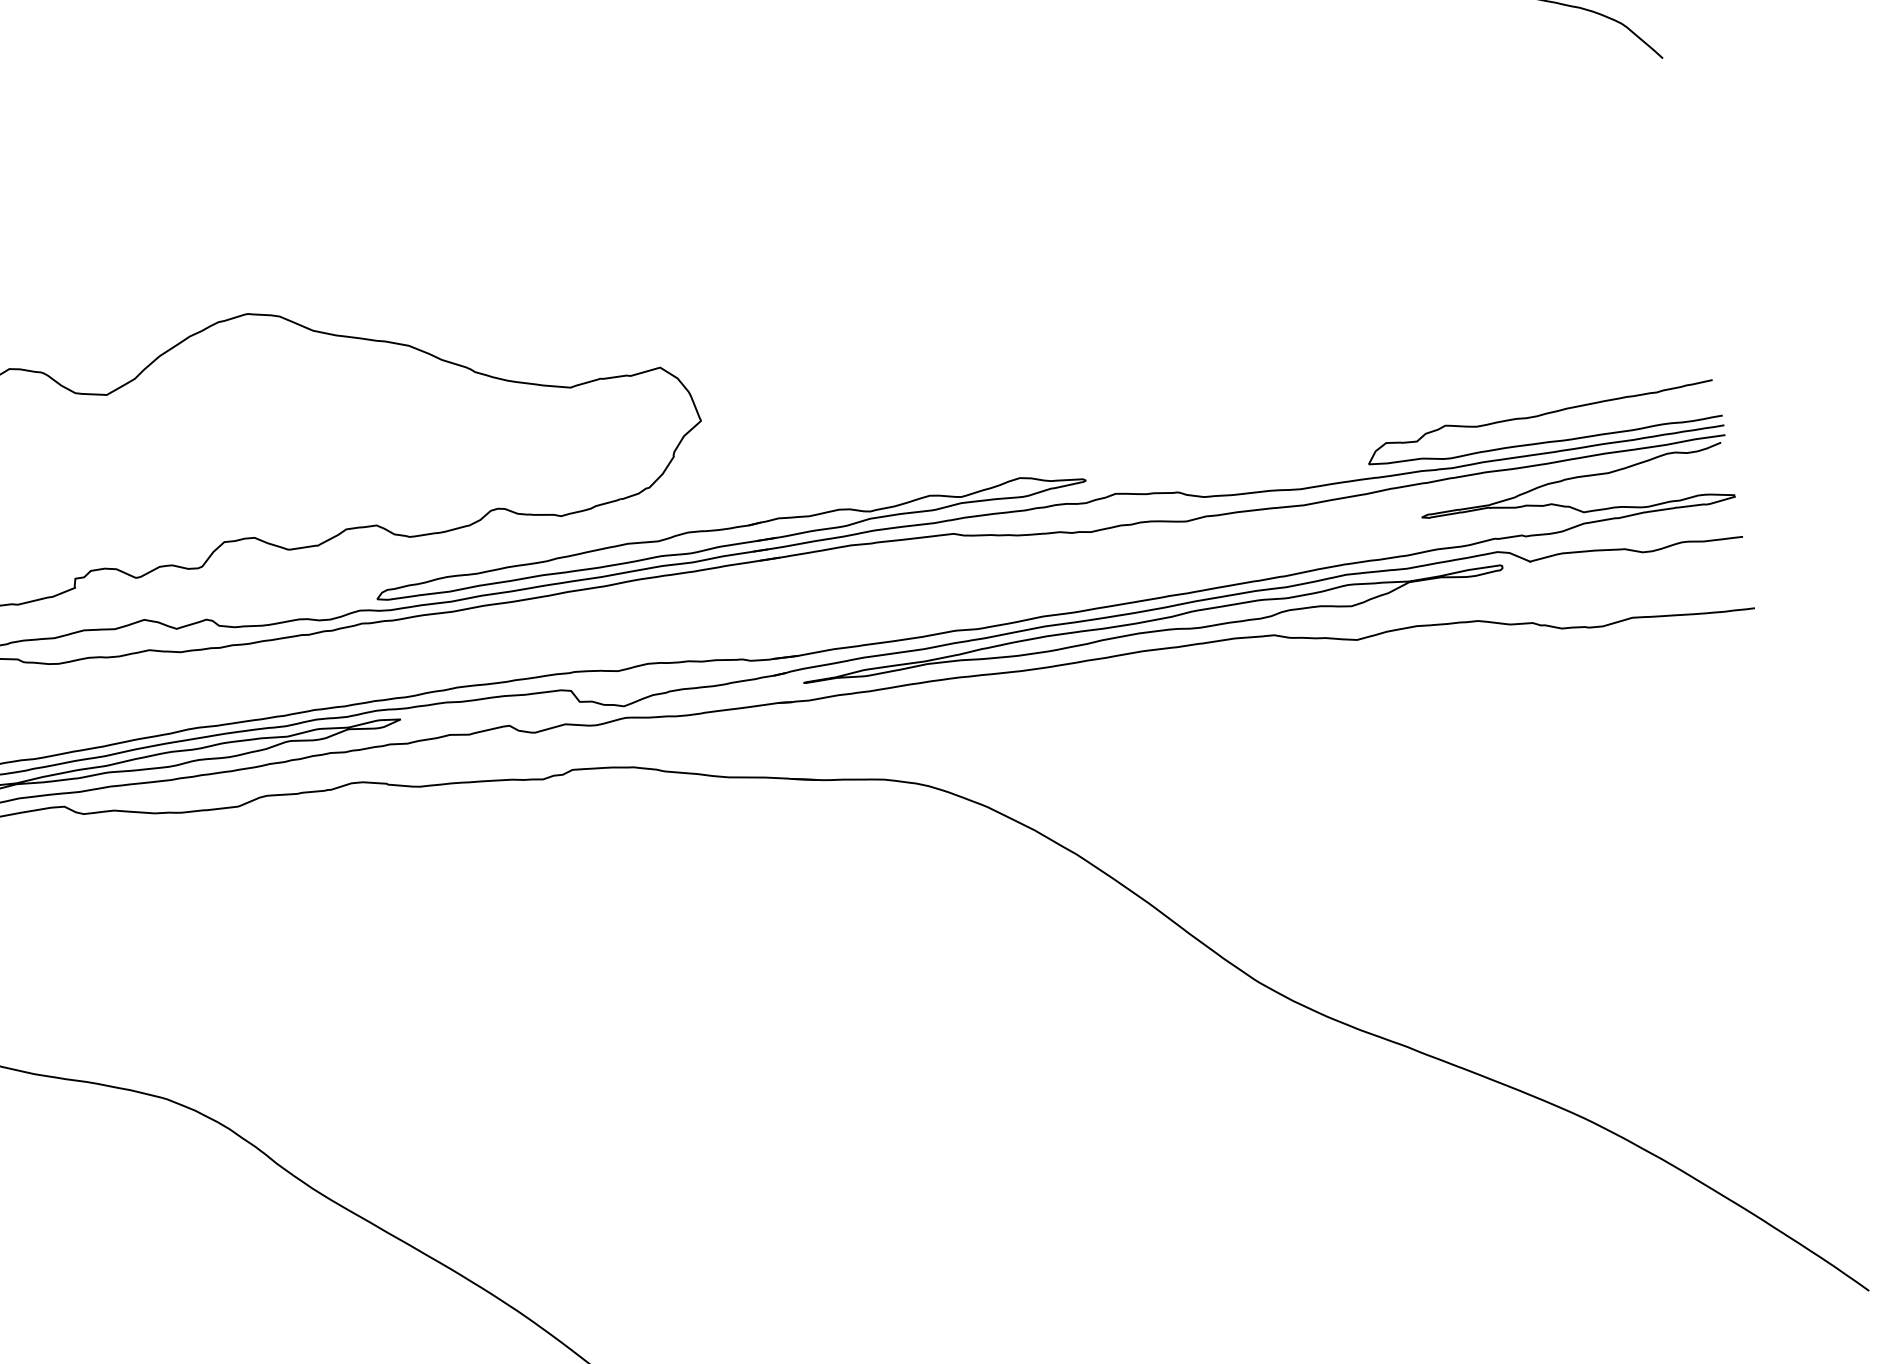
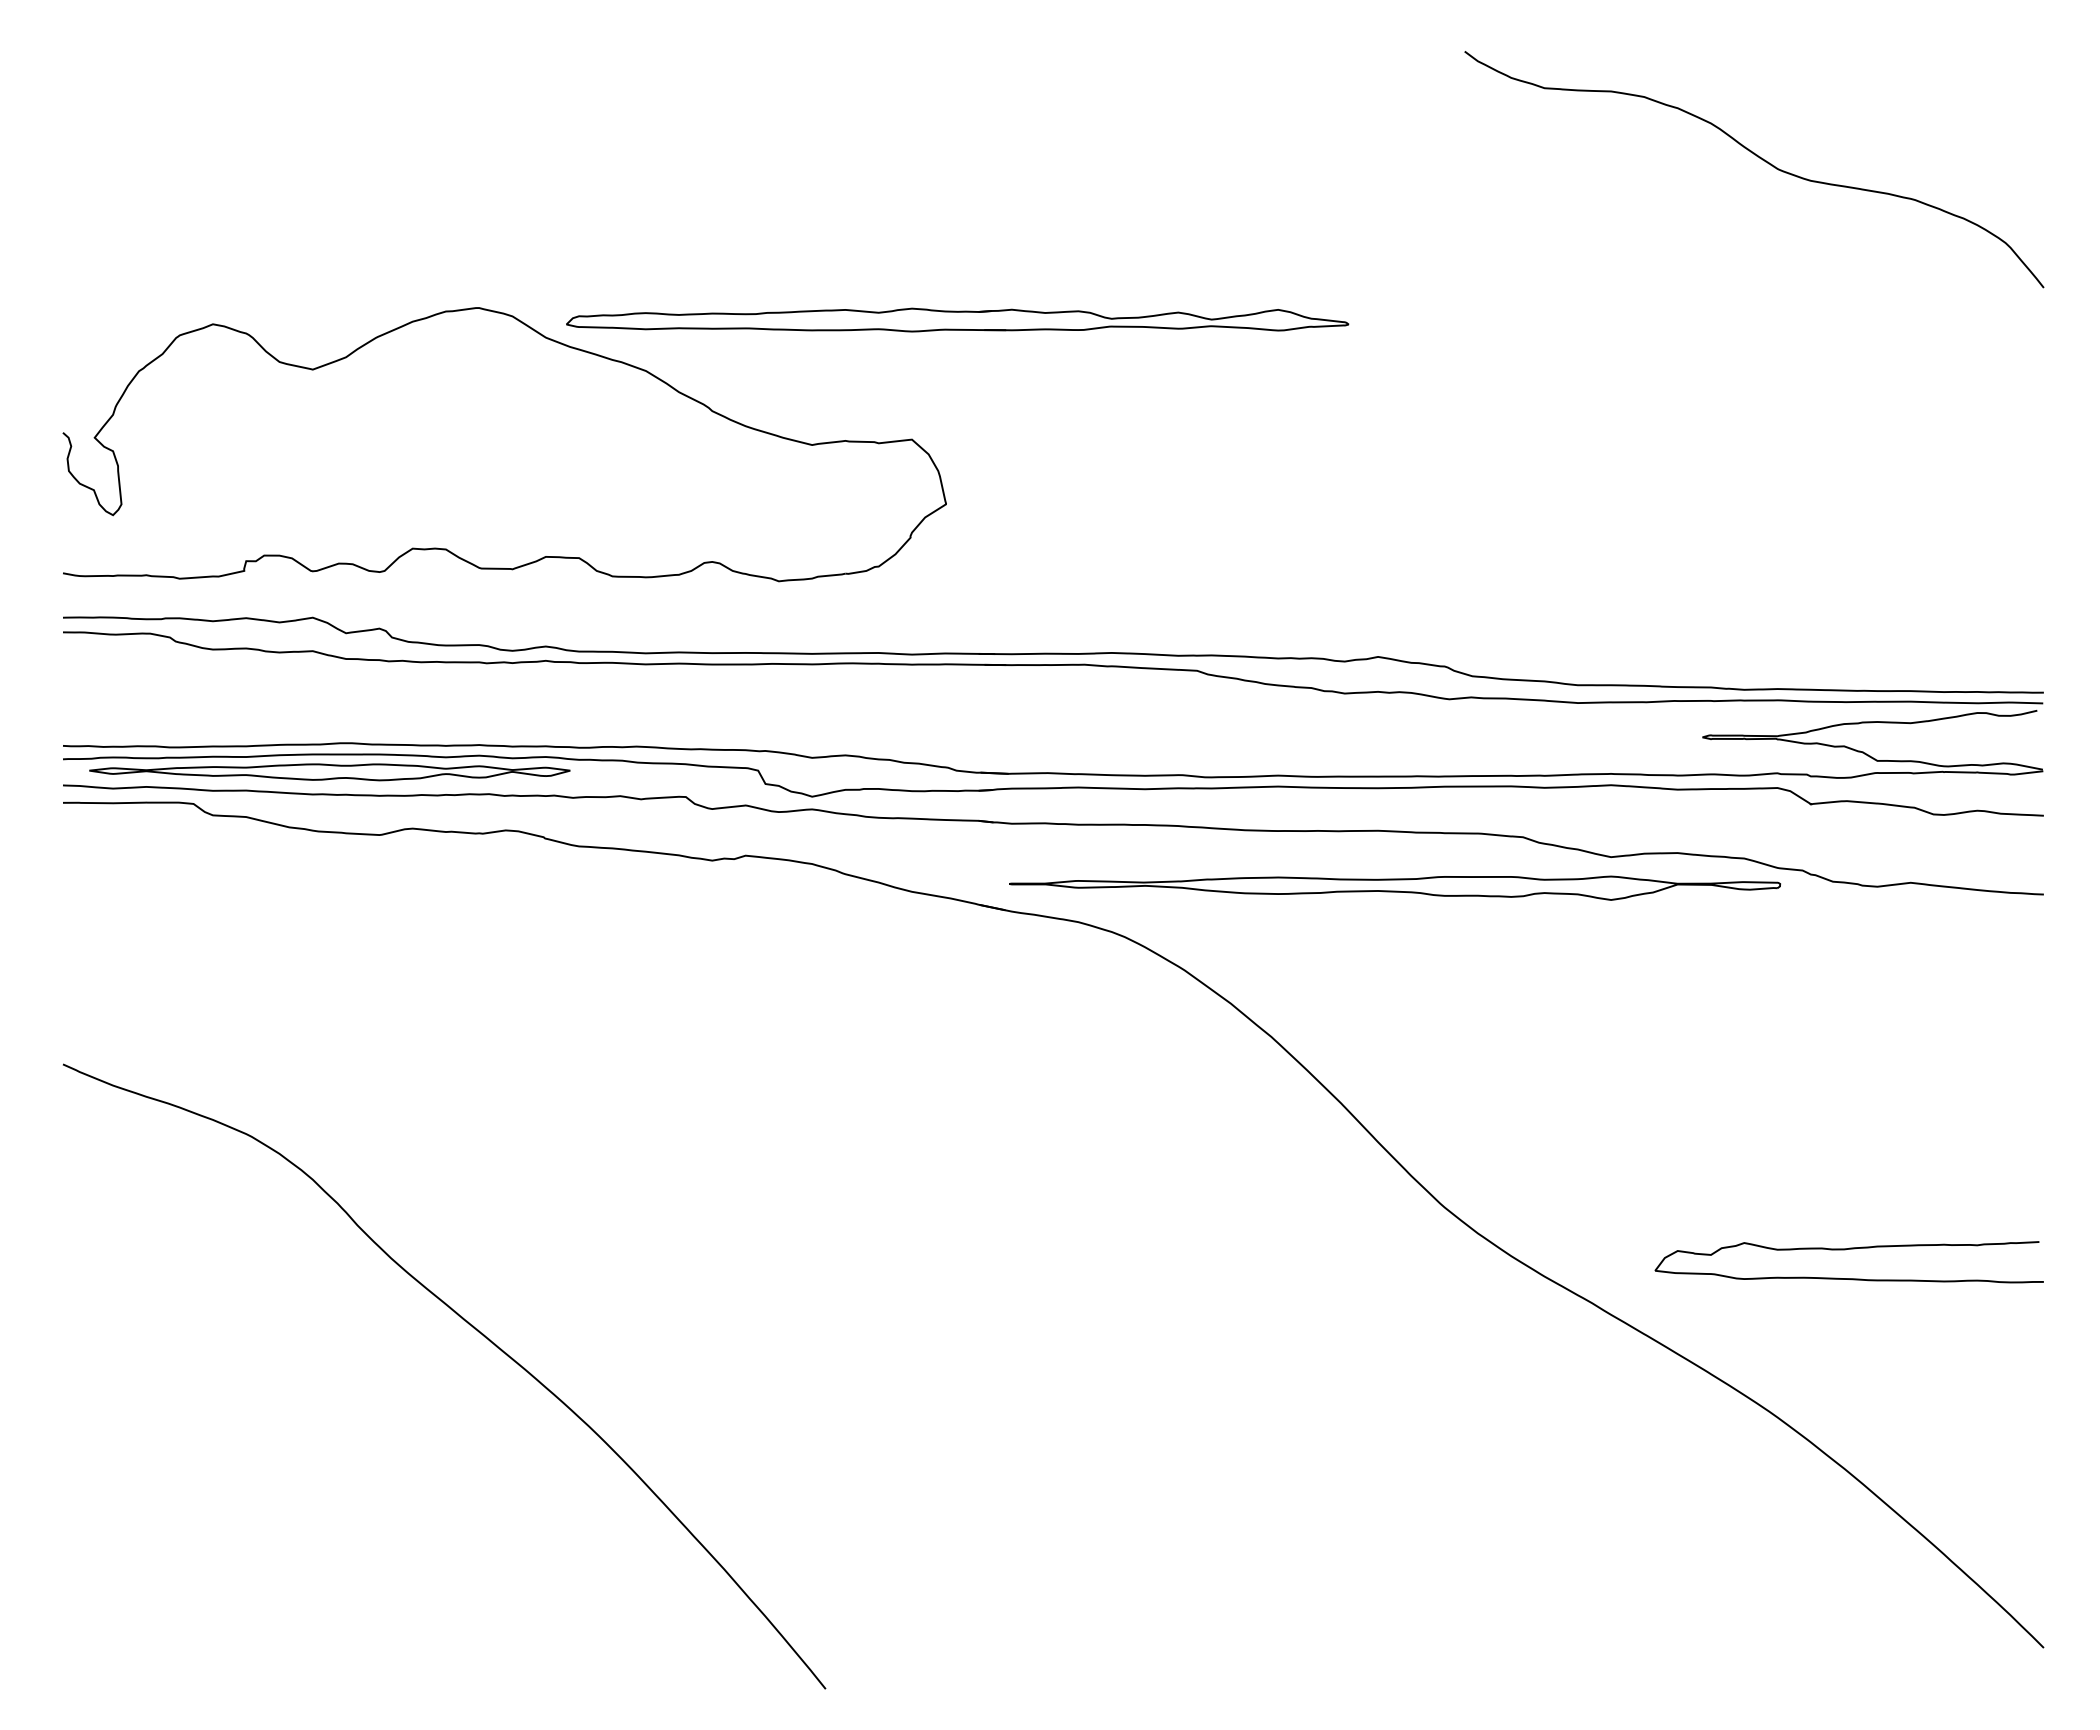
curve: (1538, 417) -> (1845, 1250), moved
part: (730, 535) -> (957, 319), moved
part: (1153, 627) -> (1394, 887), moved

